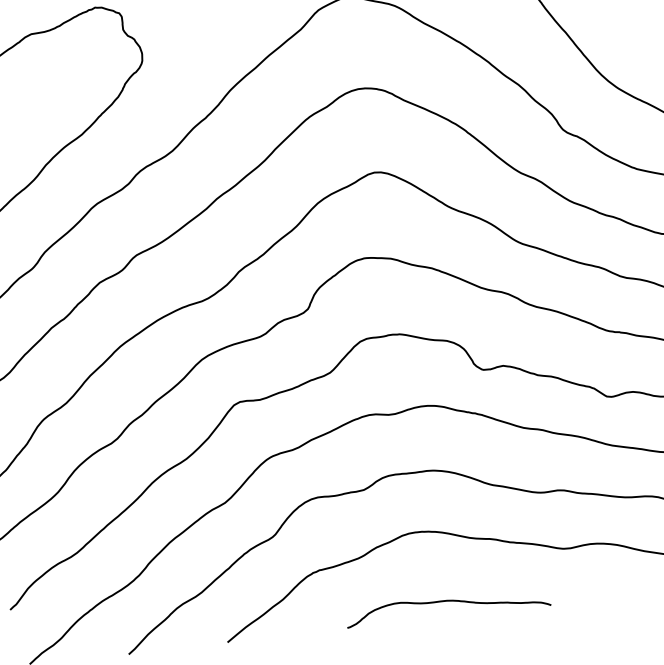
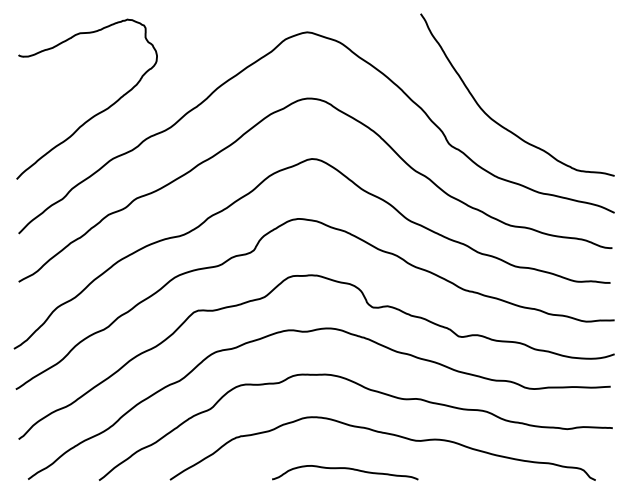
curve: (448, 602) -> (345, 469), moved

